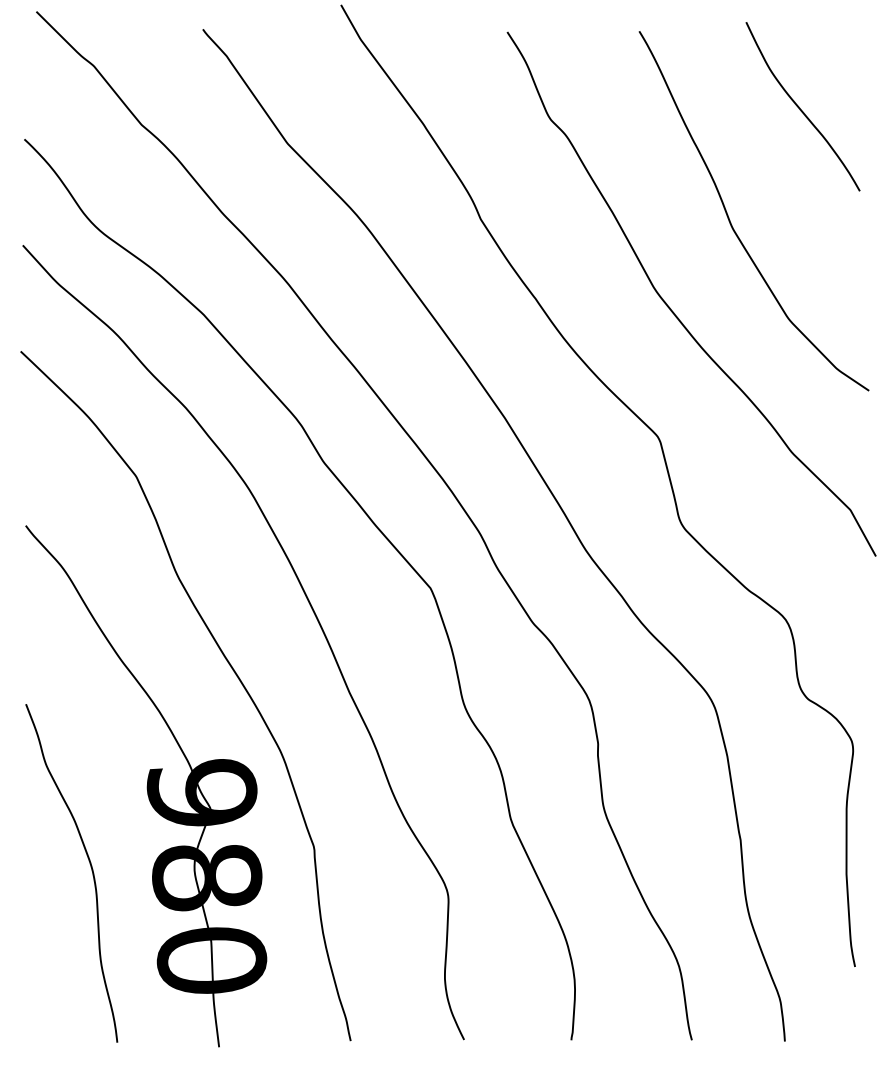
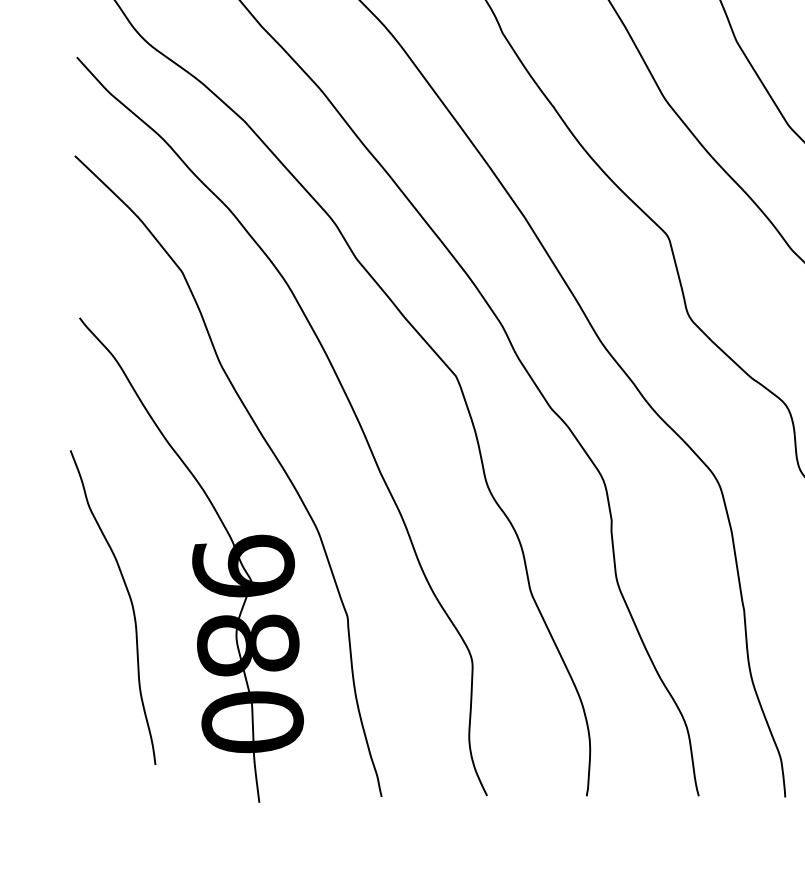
curve: (90, 867) -> (130, 602), moved

